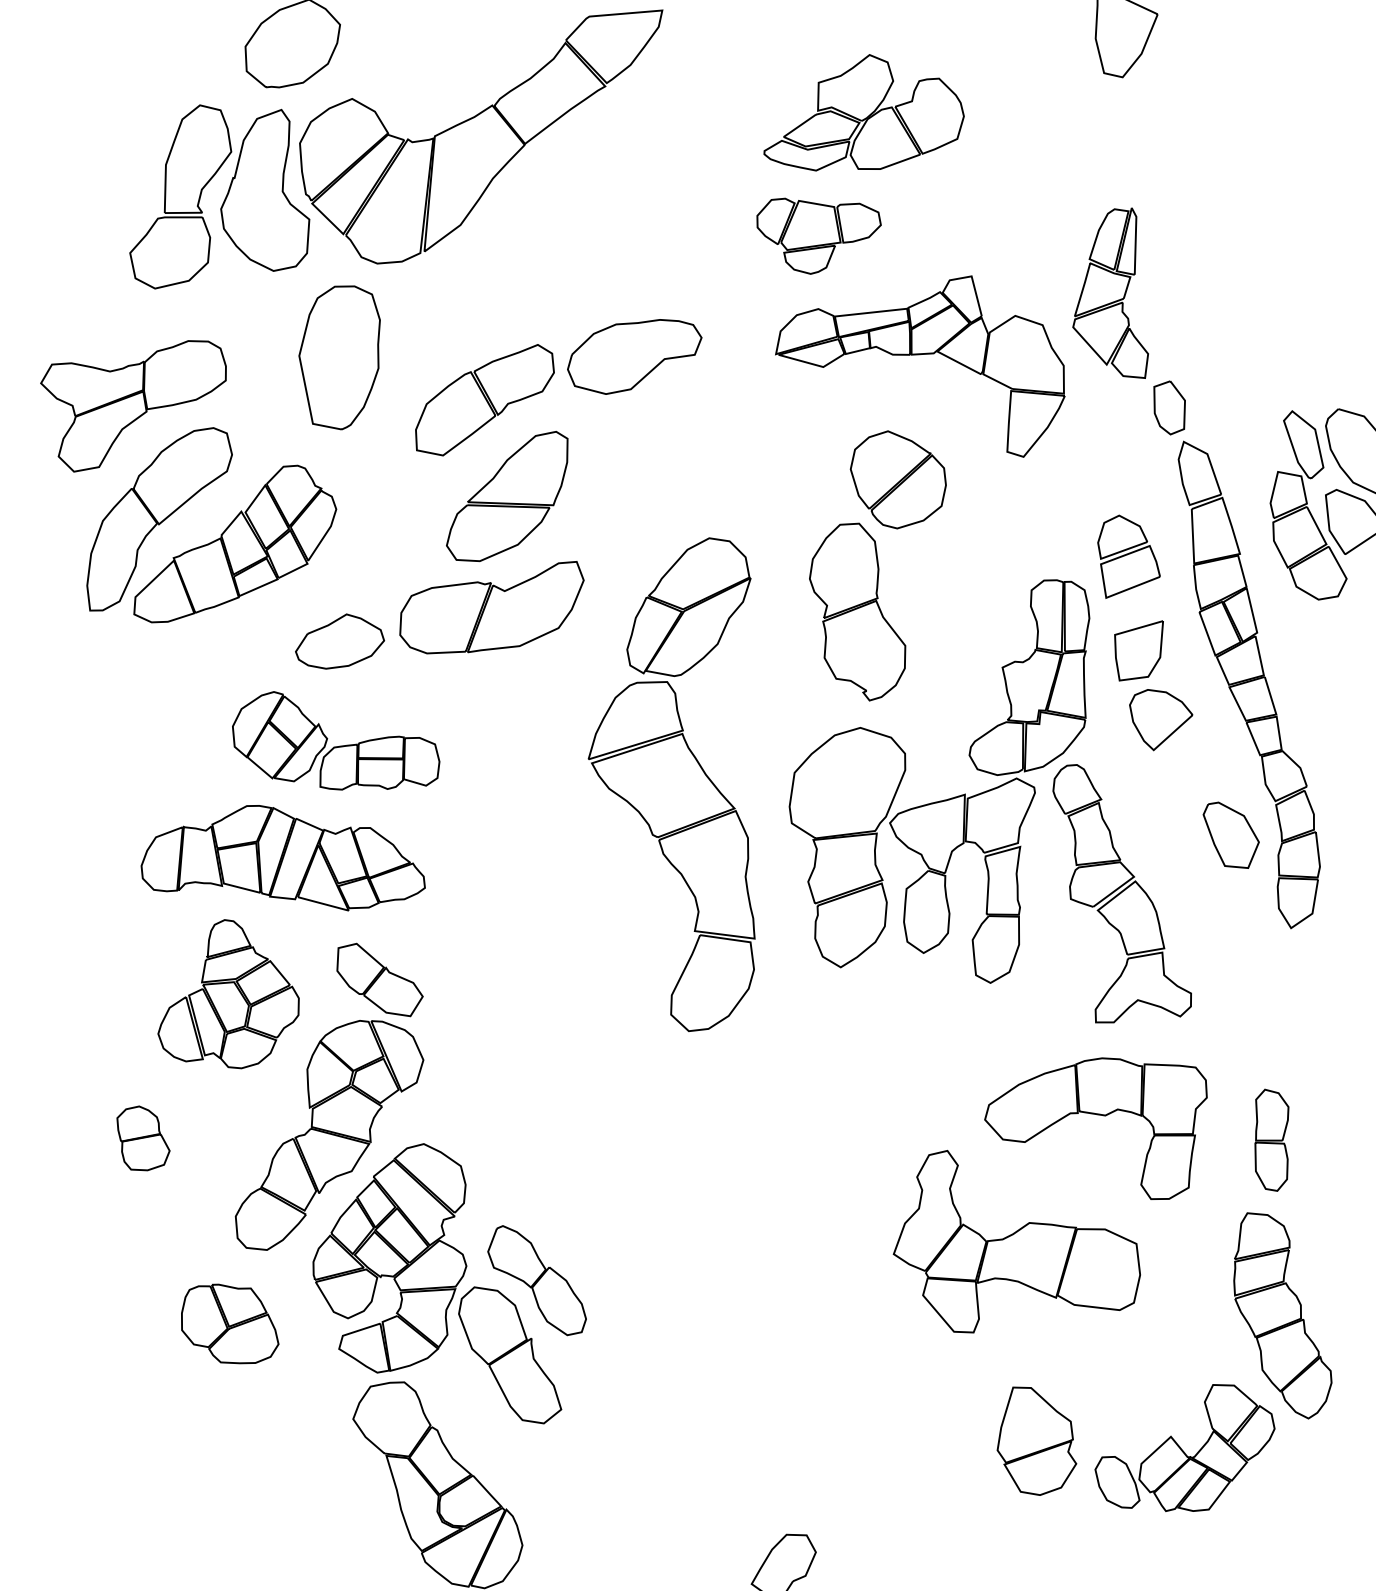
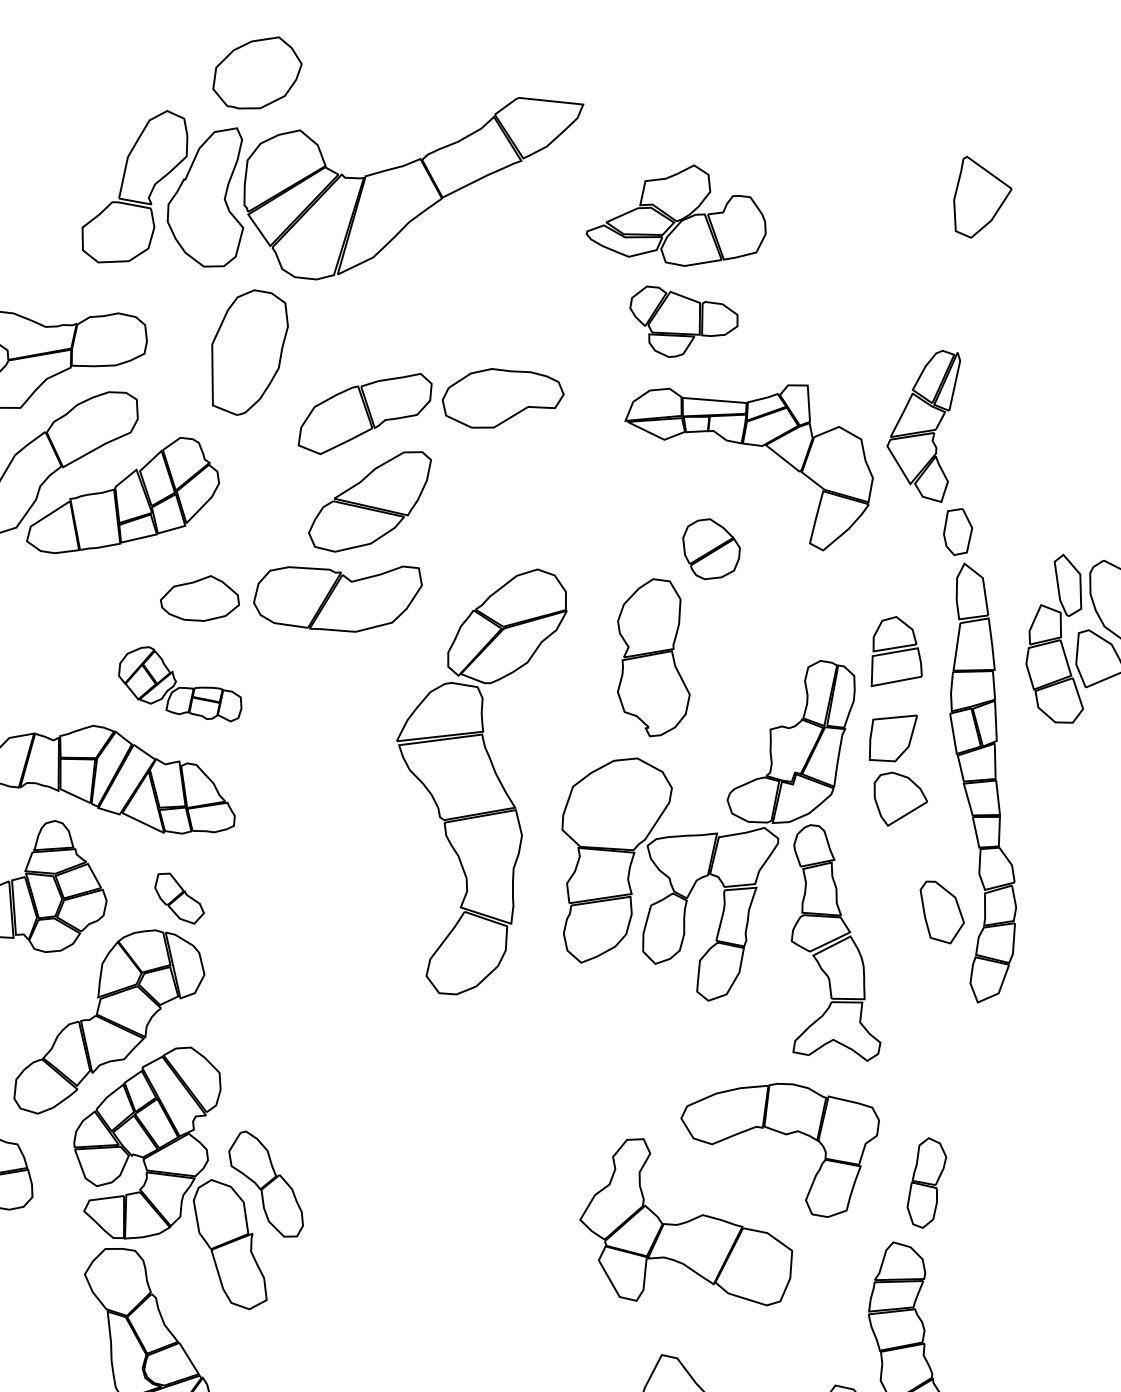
part: (863, 112) -> (679, 214), moved
part: (897, 479) -> (710, 549), size x0.7
part: (336, 740) -> (181, 683), size x0.7
part: (379, 979) -> (179, 897), size x0.7

